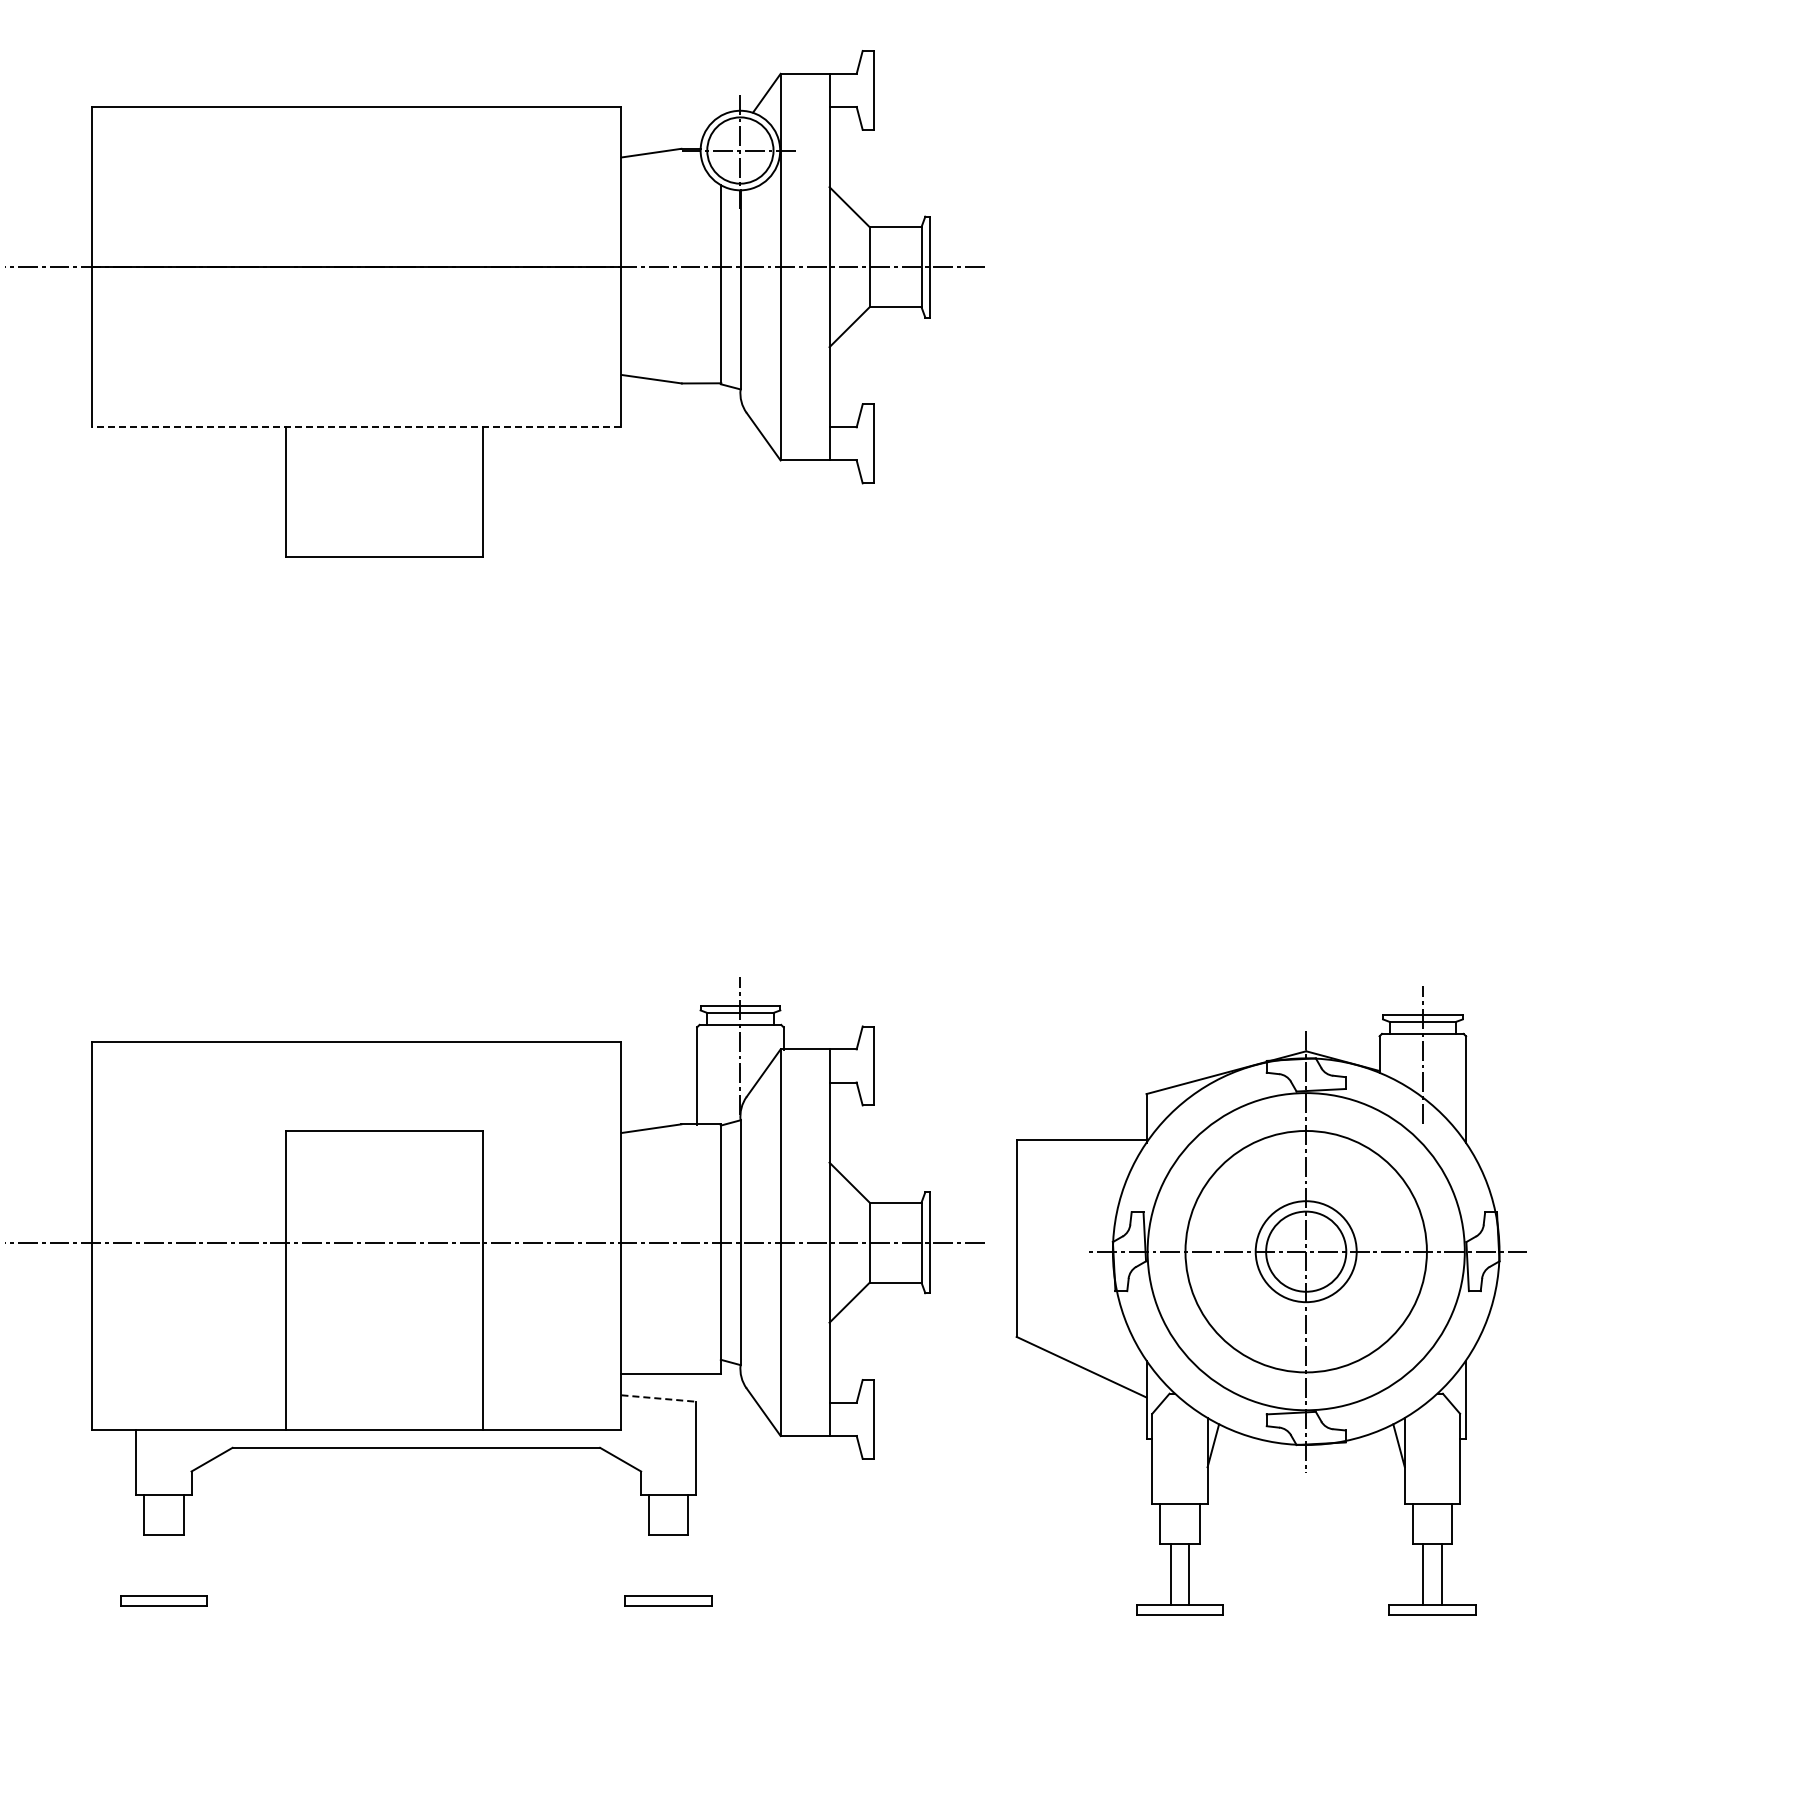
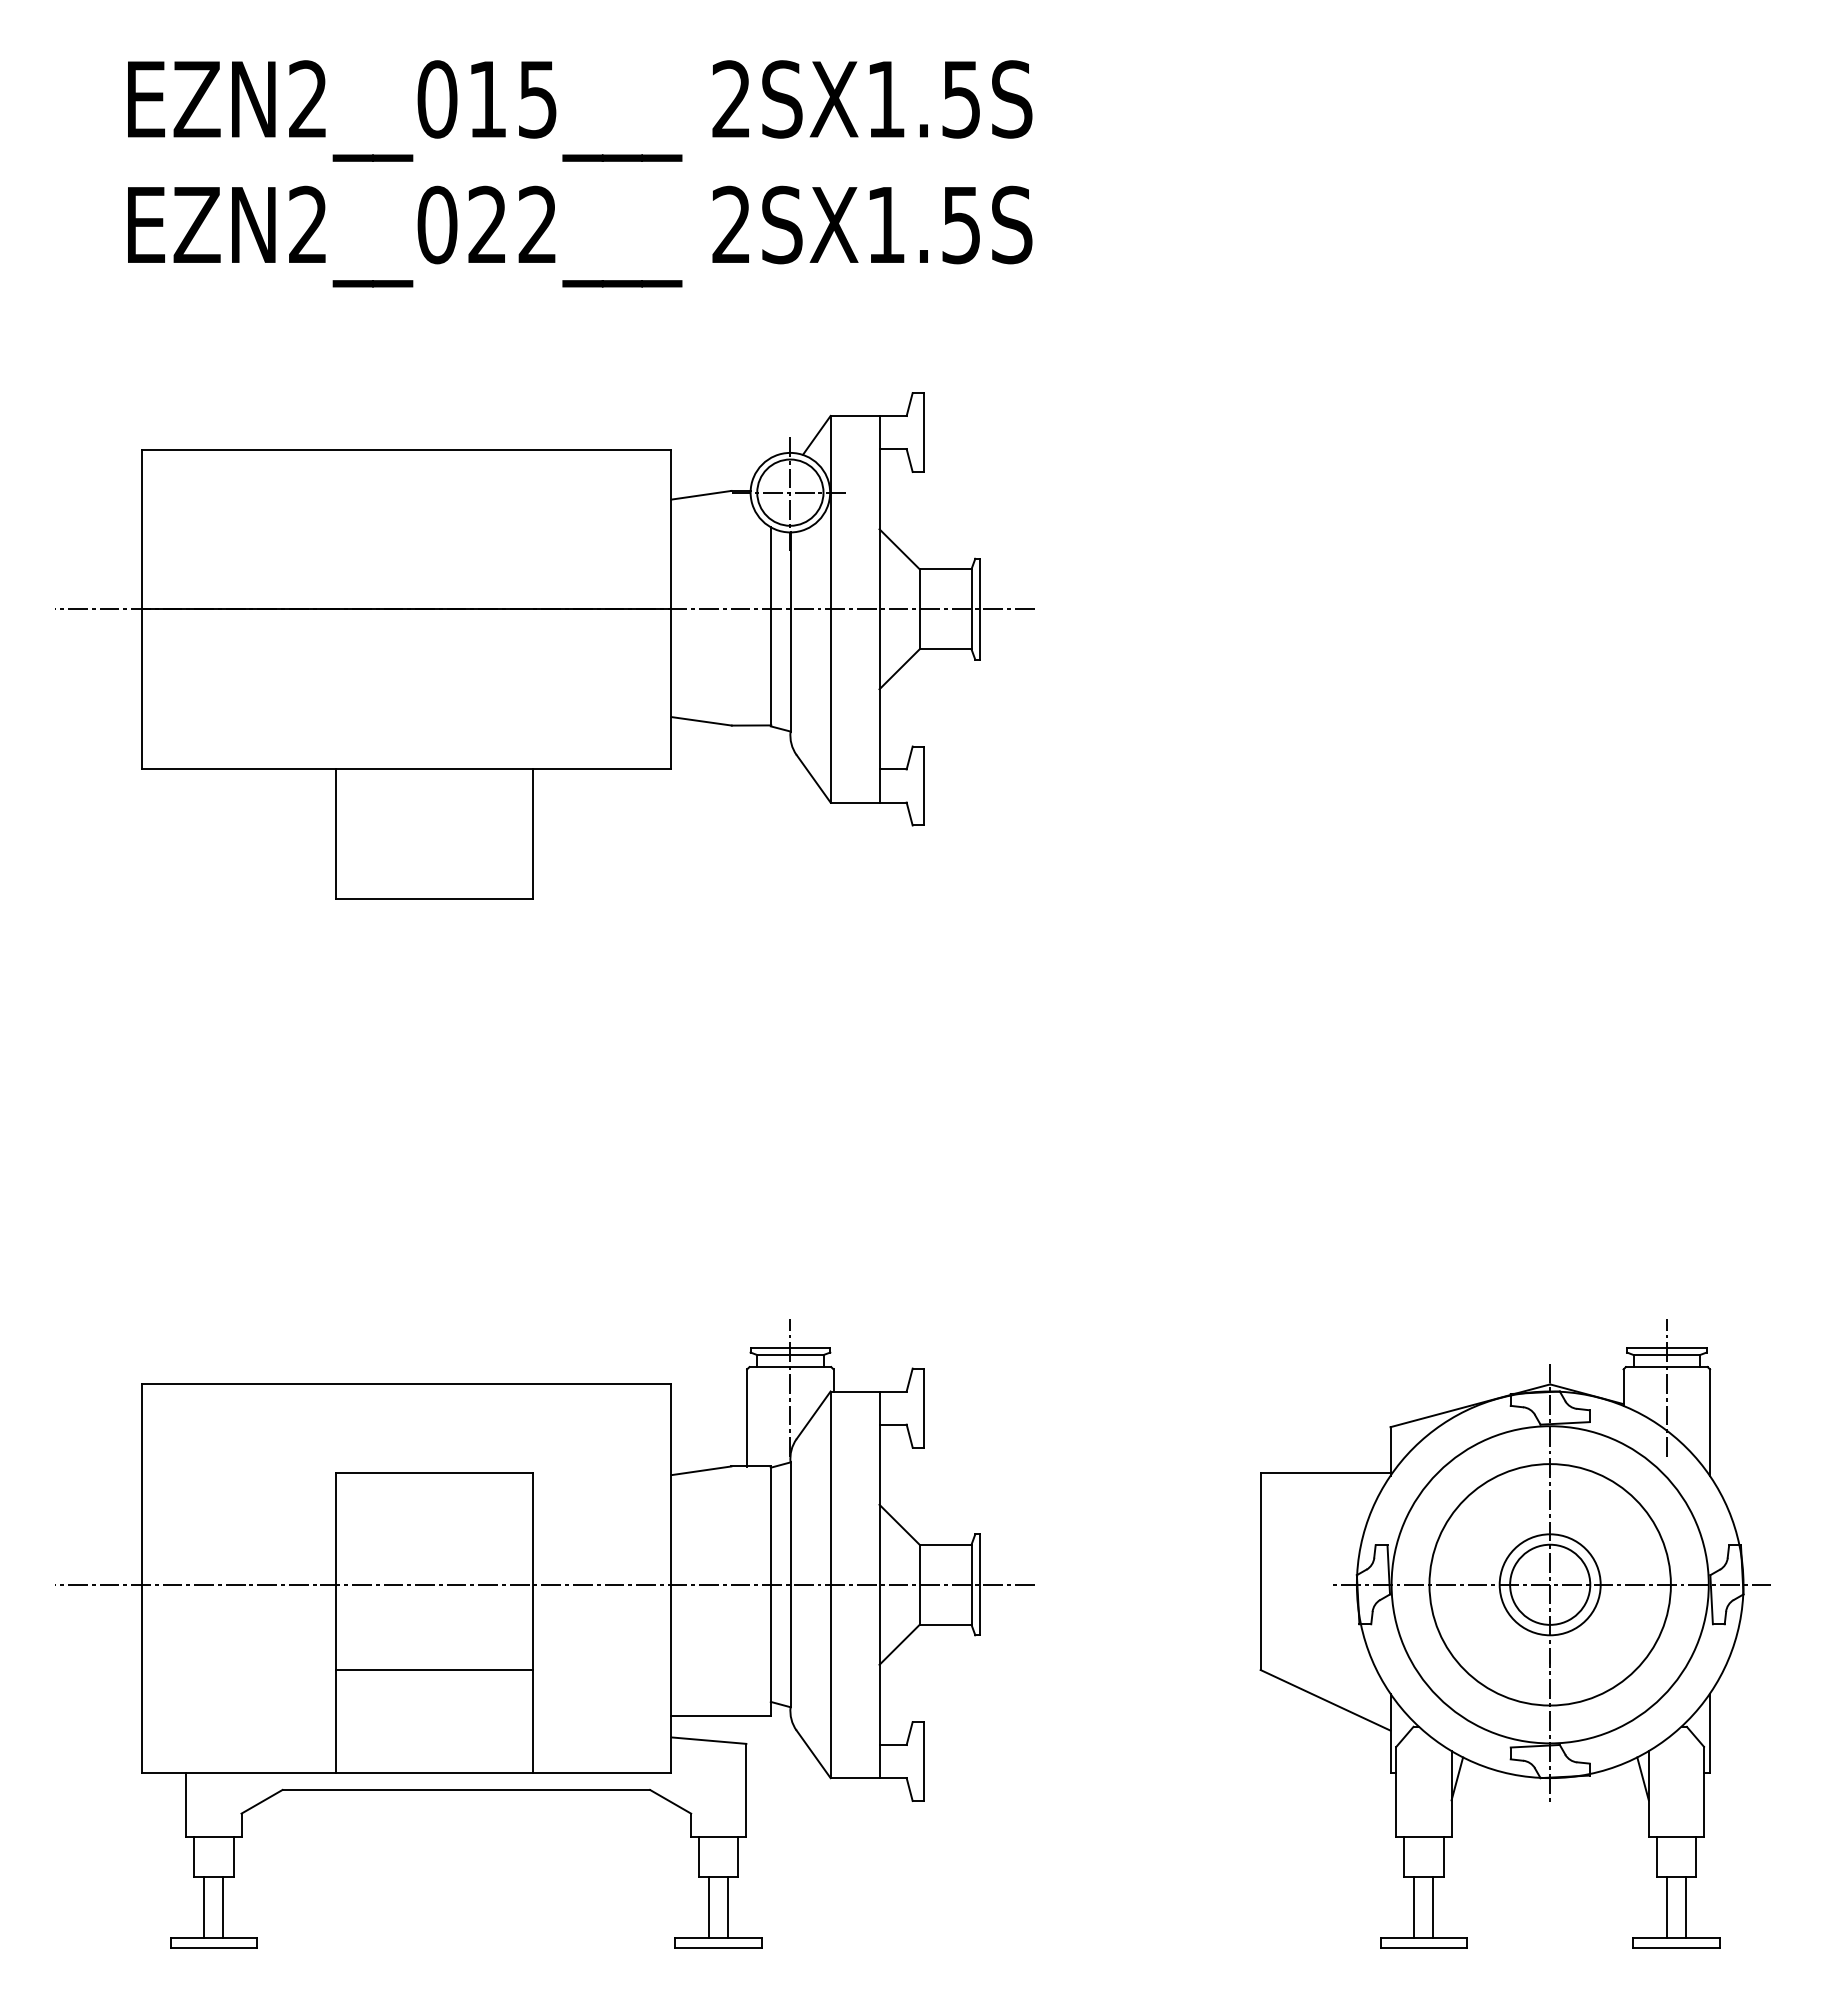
line: (356, 426) -> (406, 768), dashed -> solid
part: (1270, 1300) -> (1514, 1633), moved
line: (384, 1328) -> (434, 1670), added
line: (658, 1398) -> (708, 1740), dashed -> solid
line: (154, 1565) -> (204, 1907), added
line: (173, 1565) -> (223, 1907), added
line: (659, 1565) -> (709, 1907), added
line: (678, 1565) -> (728, 1907), added

